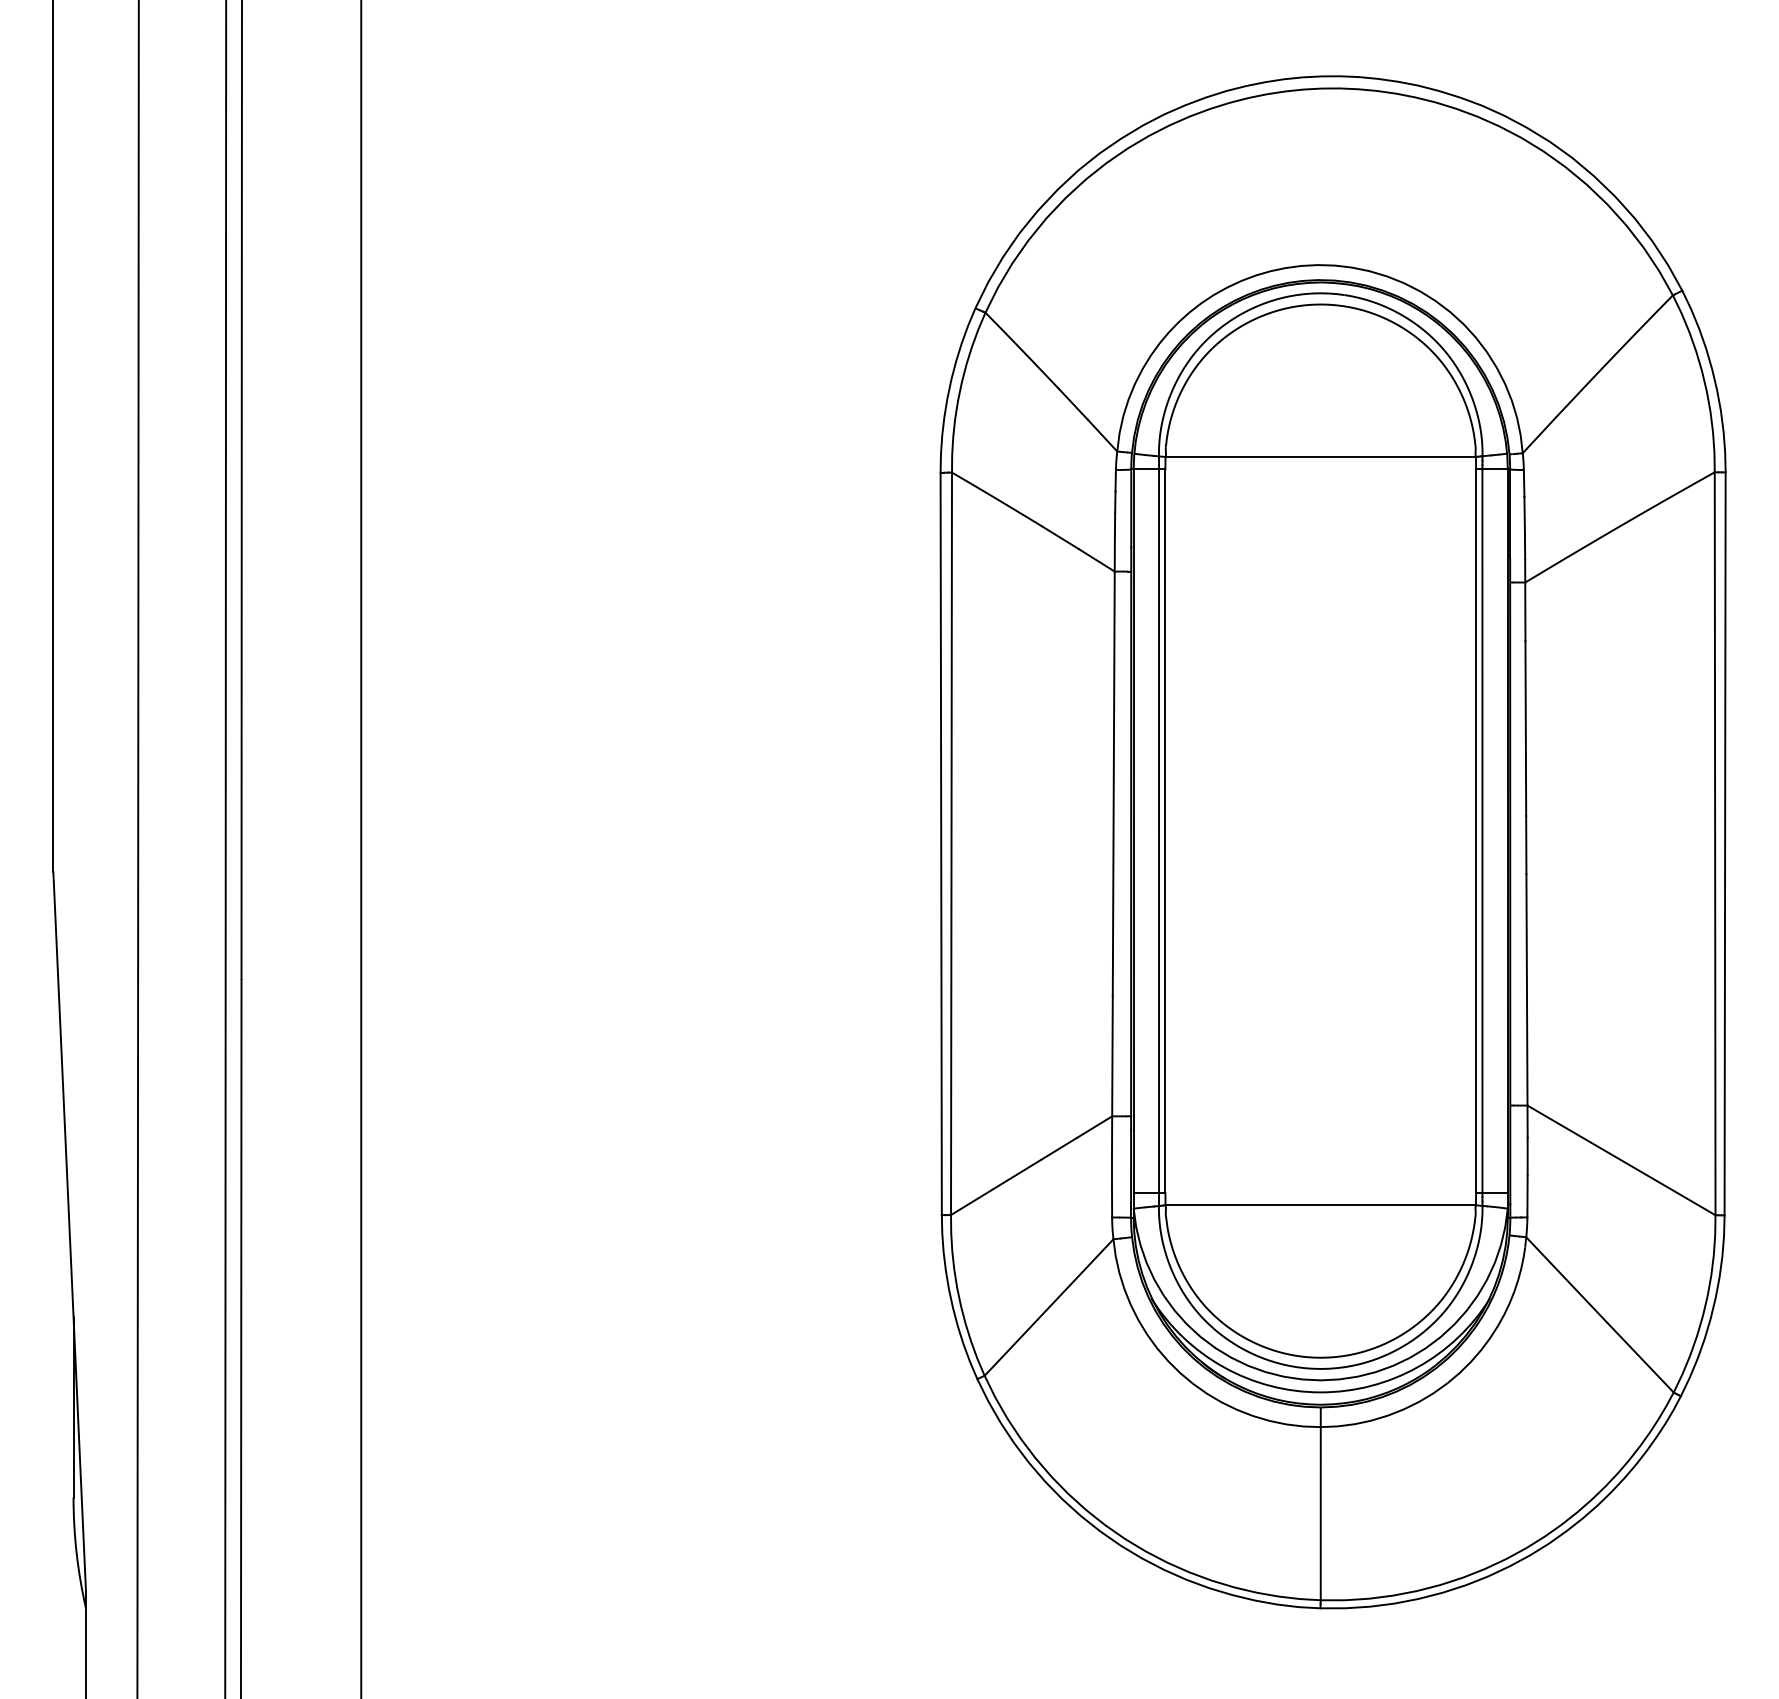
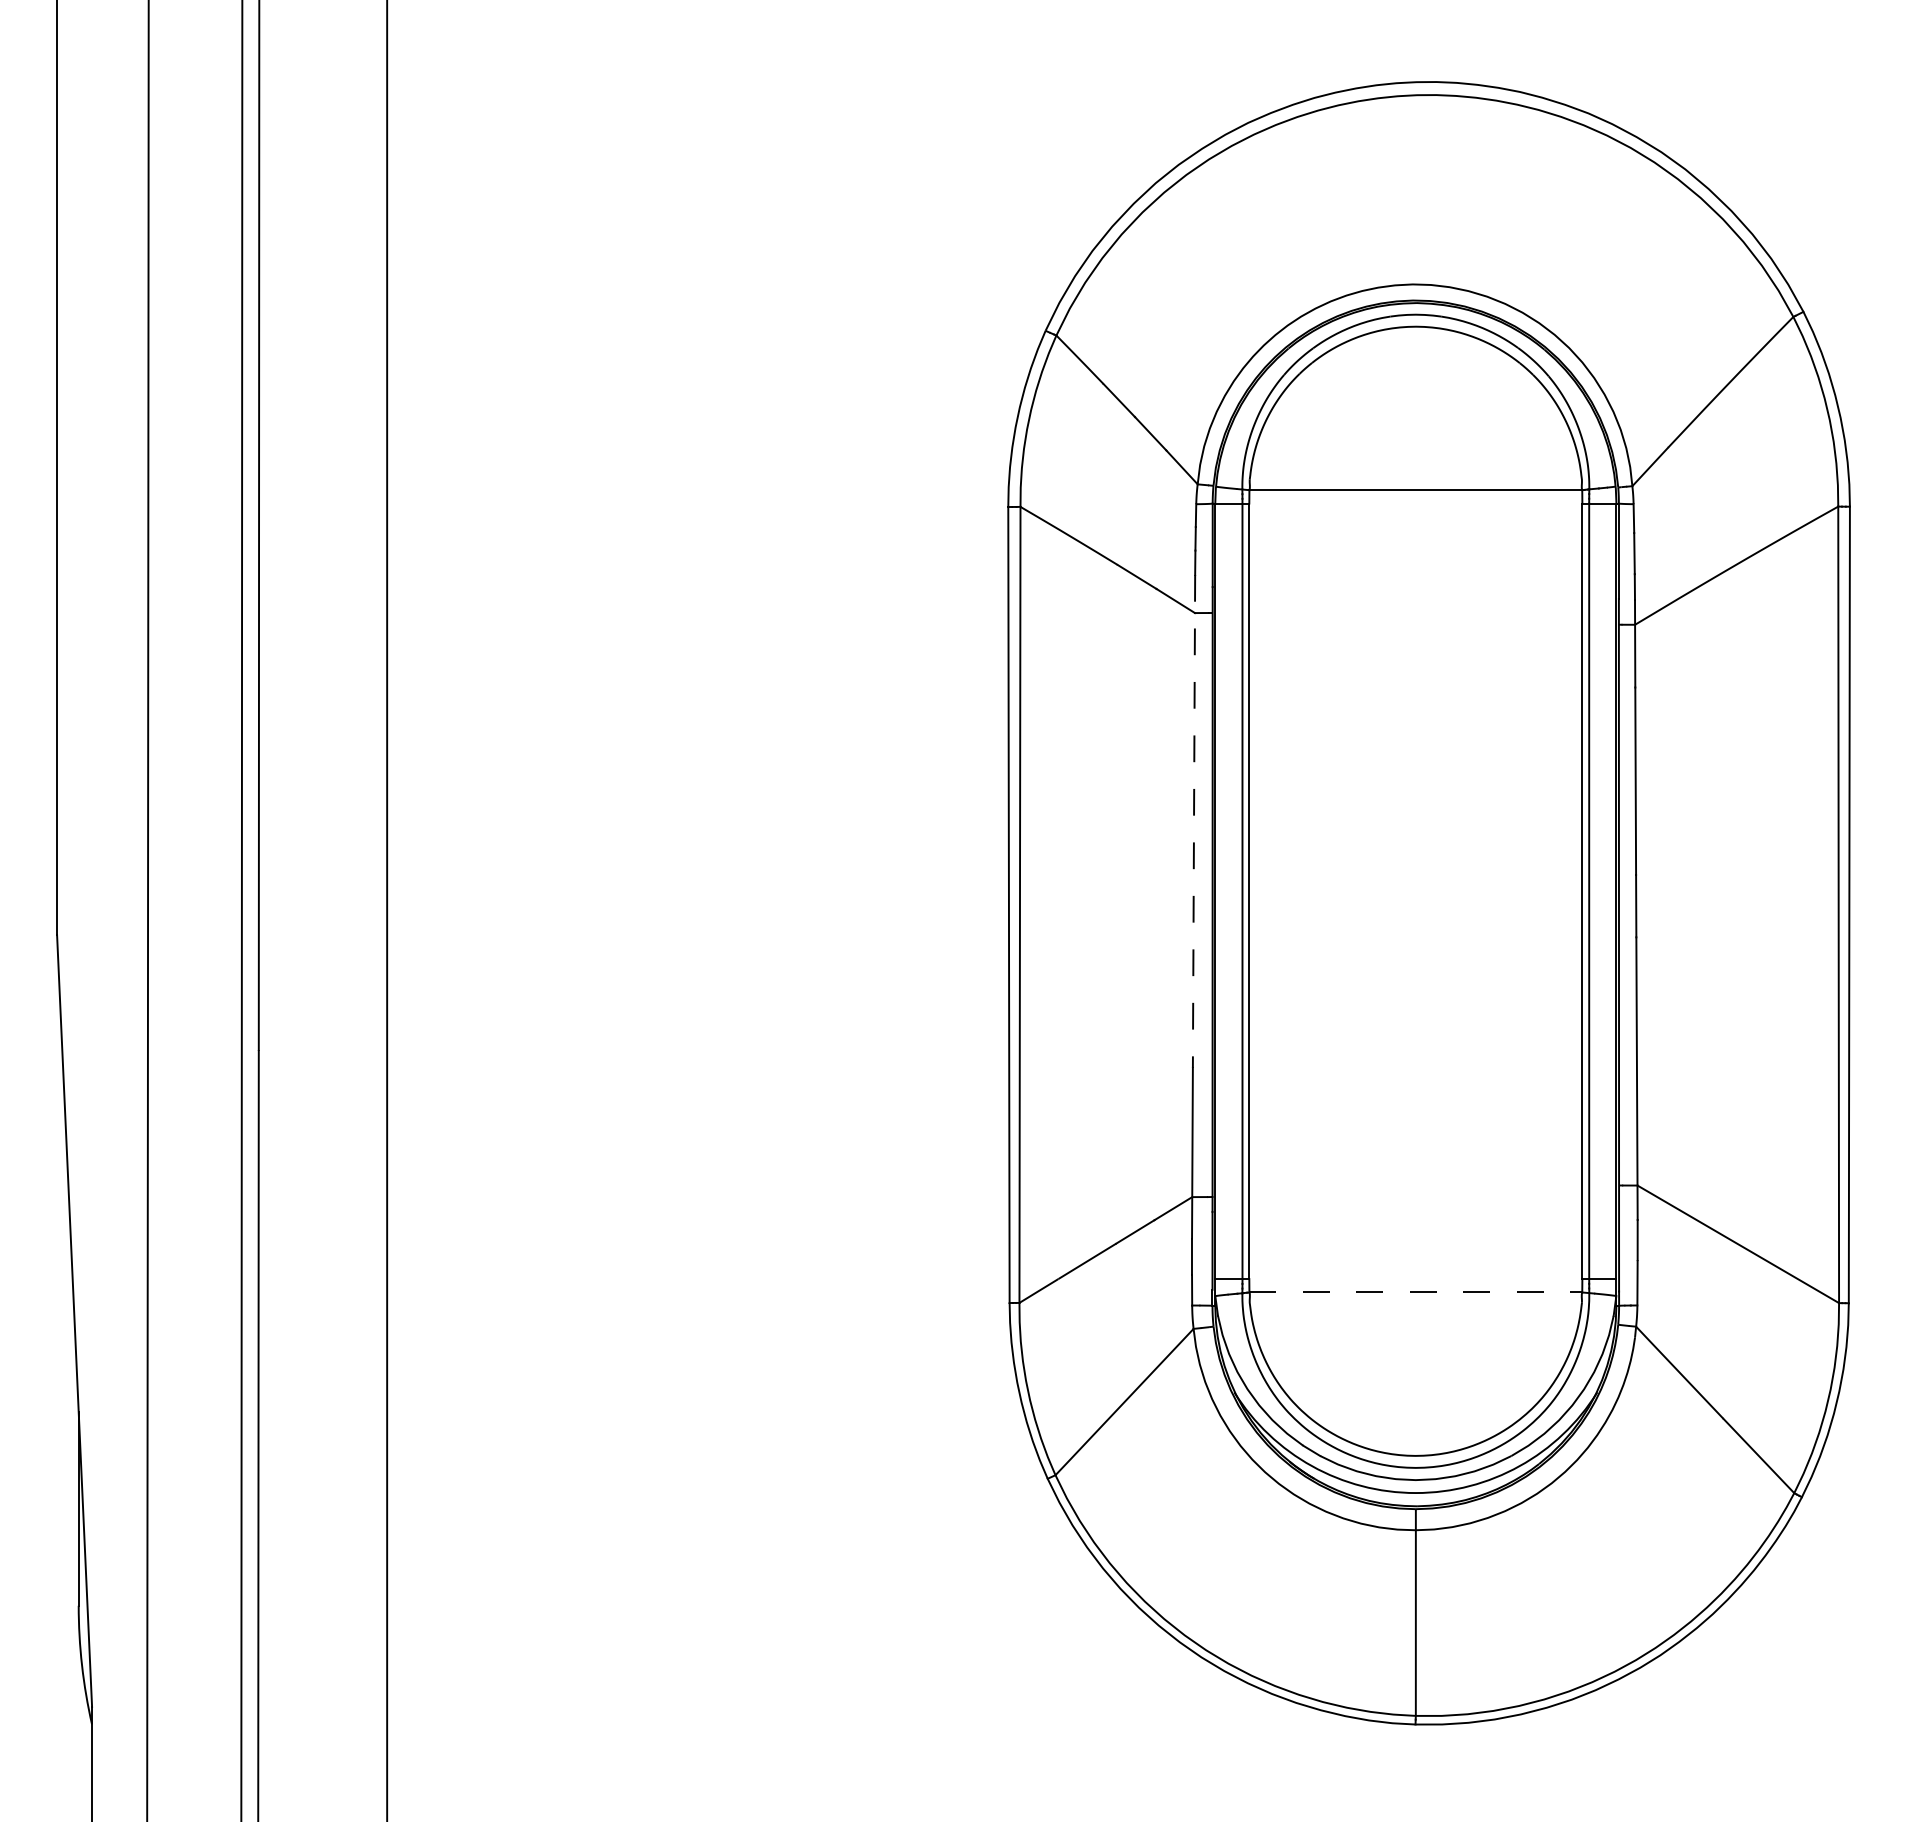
line: (1113, 765) -> (1193, 820), solid -> dashed
line: (1321, 1205) -> (1416, 1292), solid -> dashed

